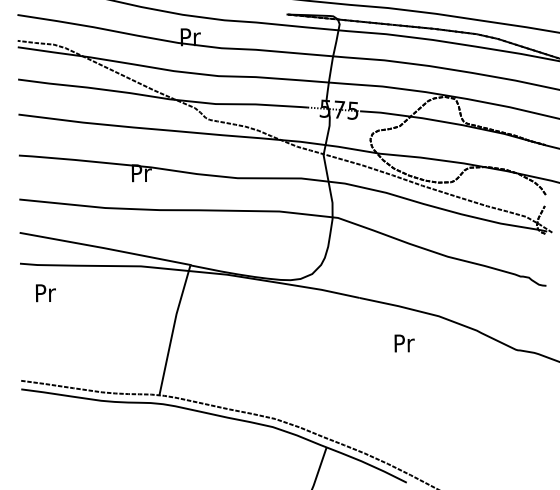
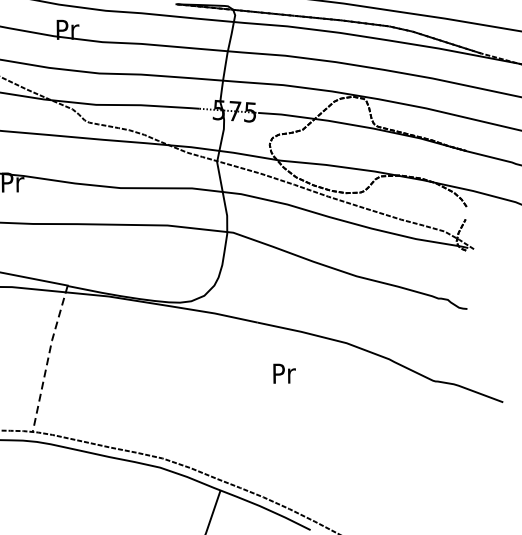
line: (173, 329) -> (48, 358), solid -> dashed
text: (404, 343) -> (284, 373), moved

